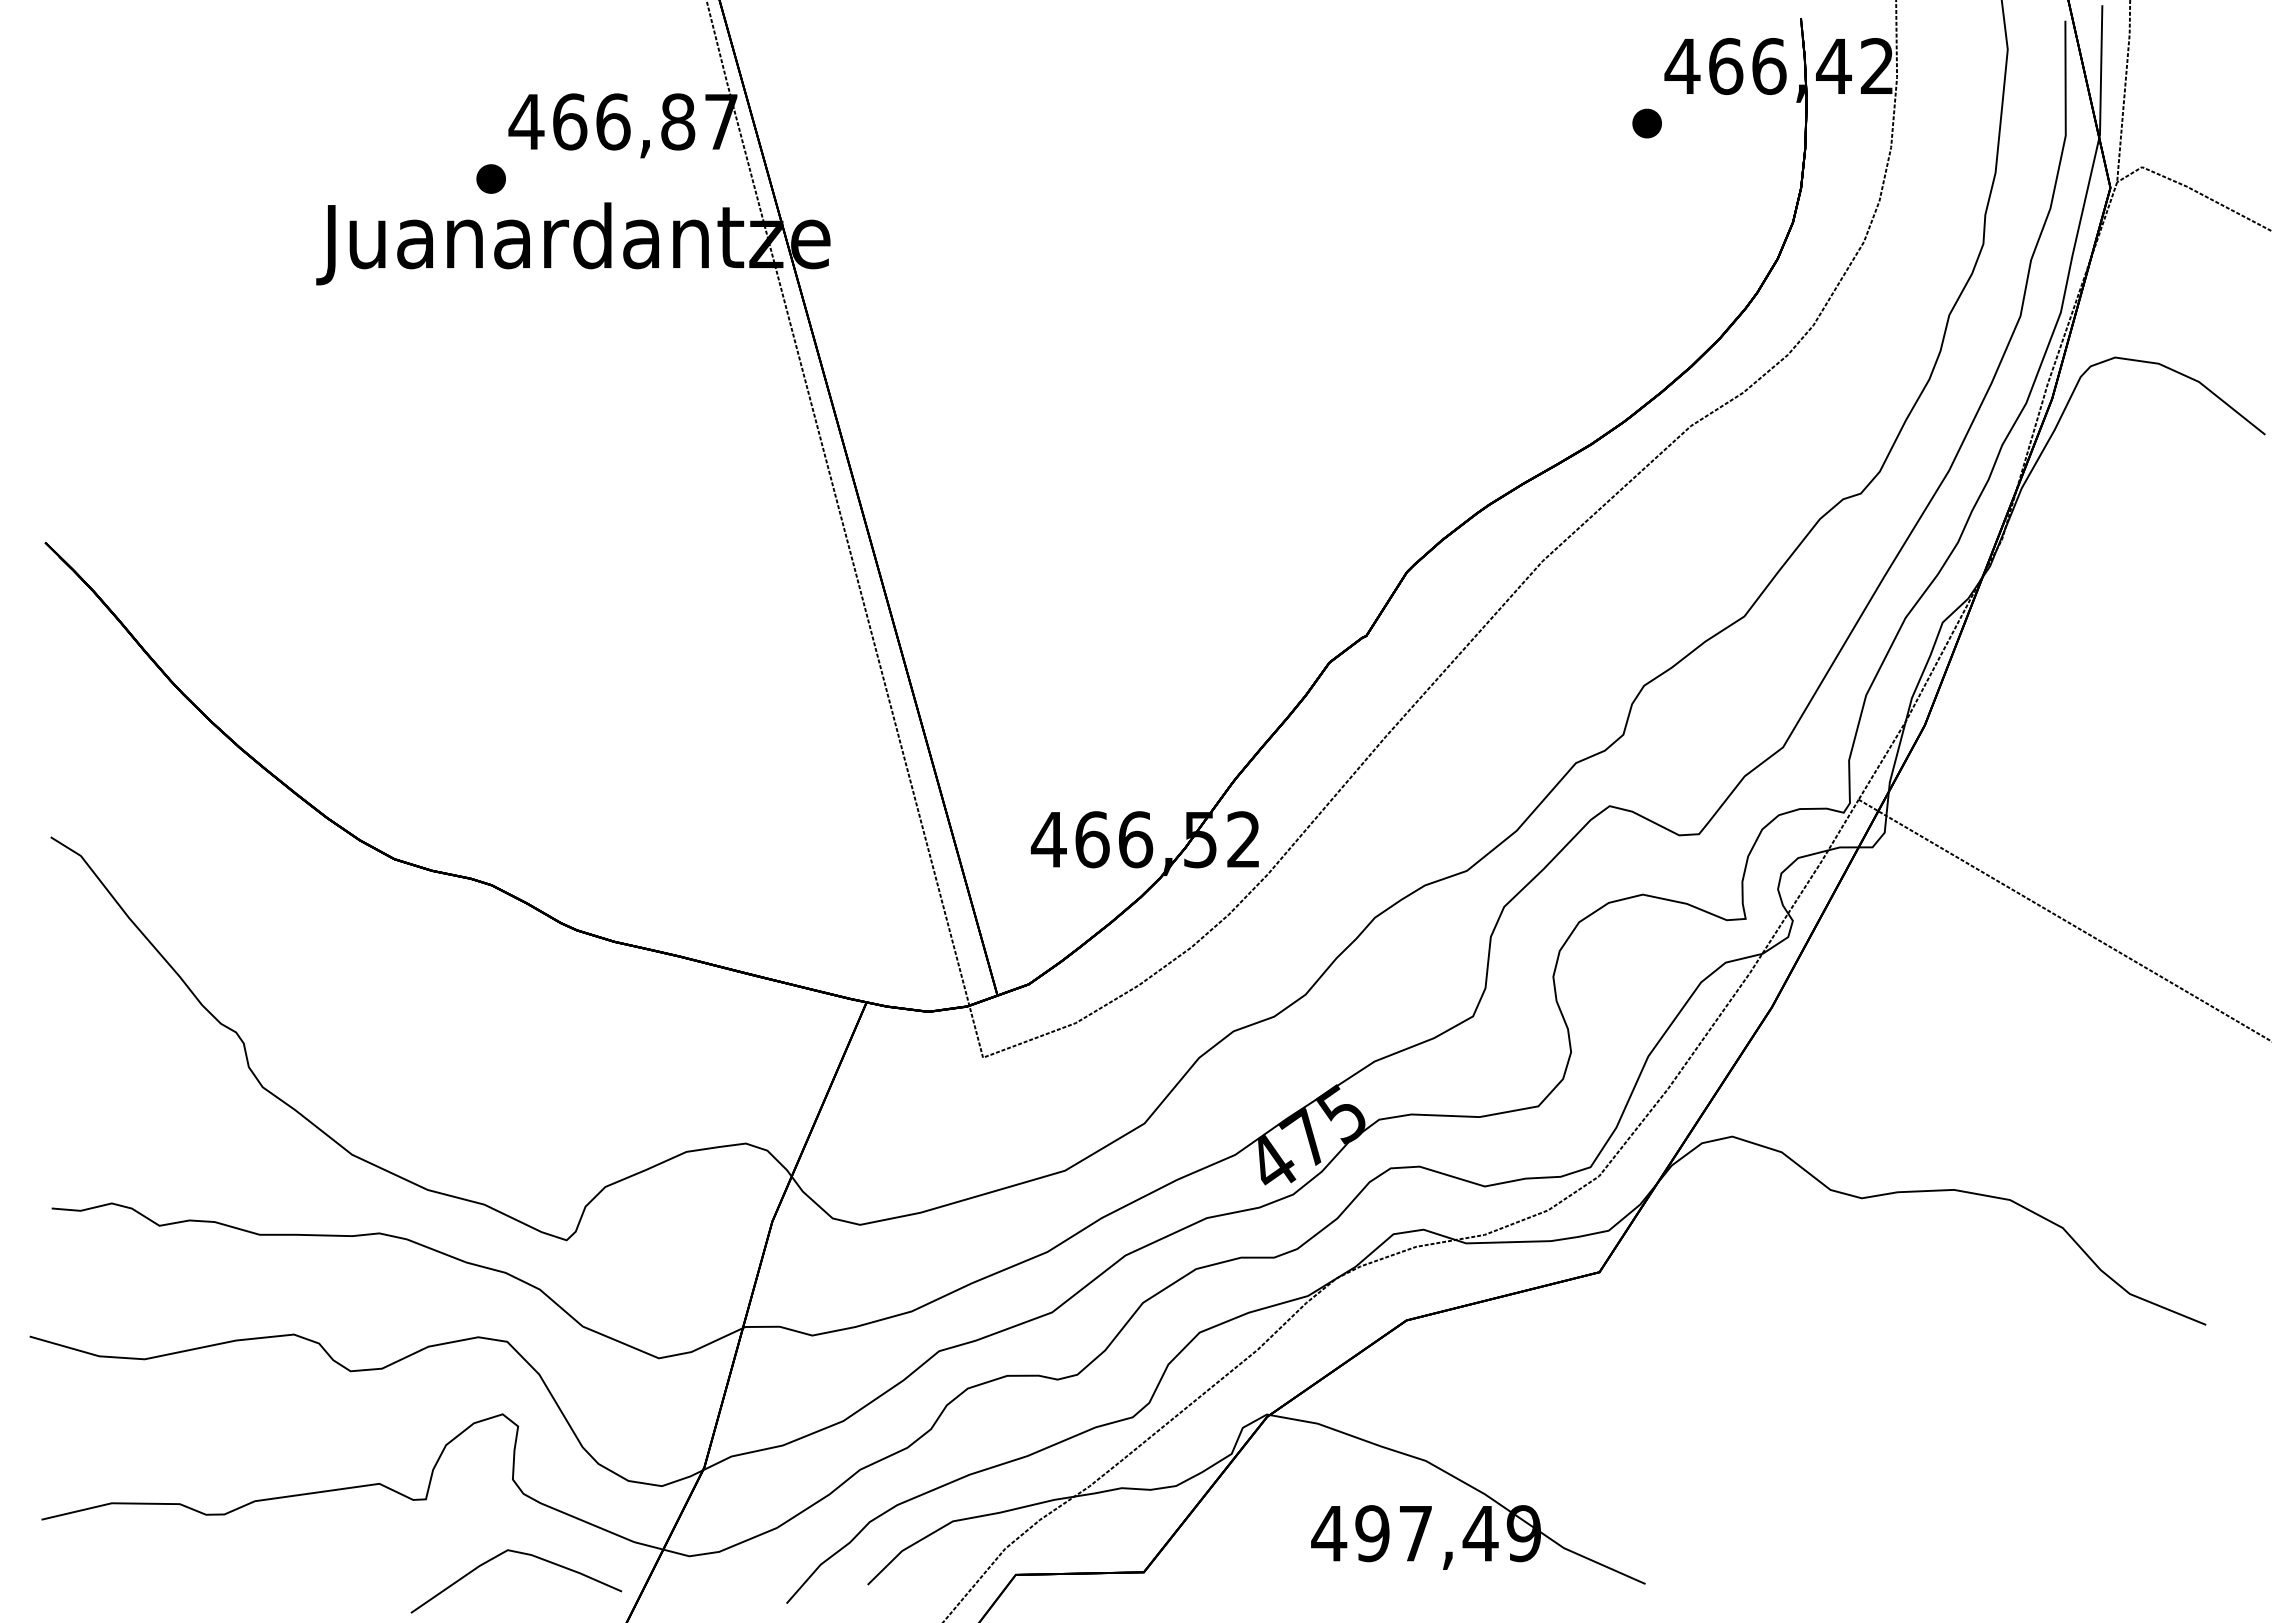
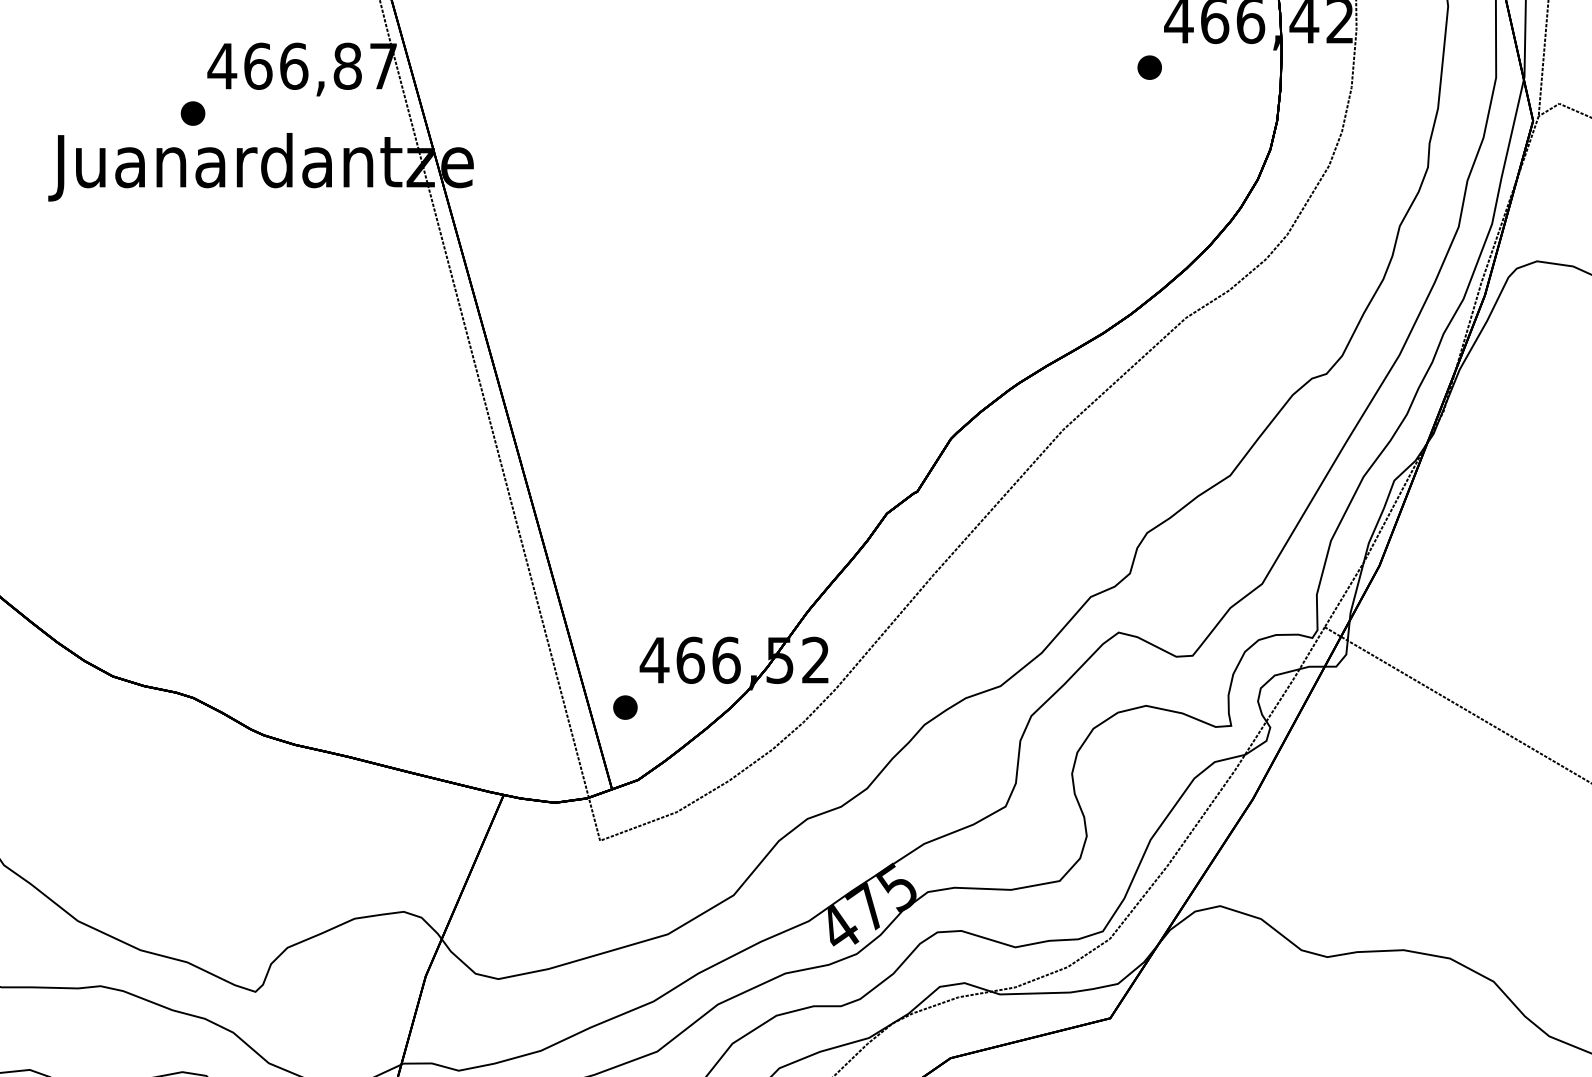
part: (1013, 896) -> (625, 707), added

